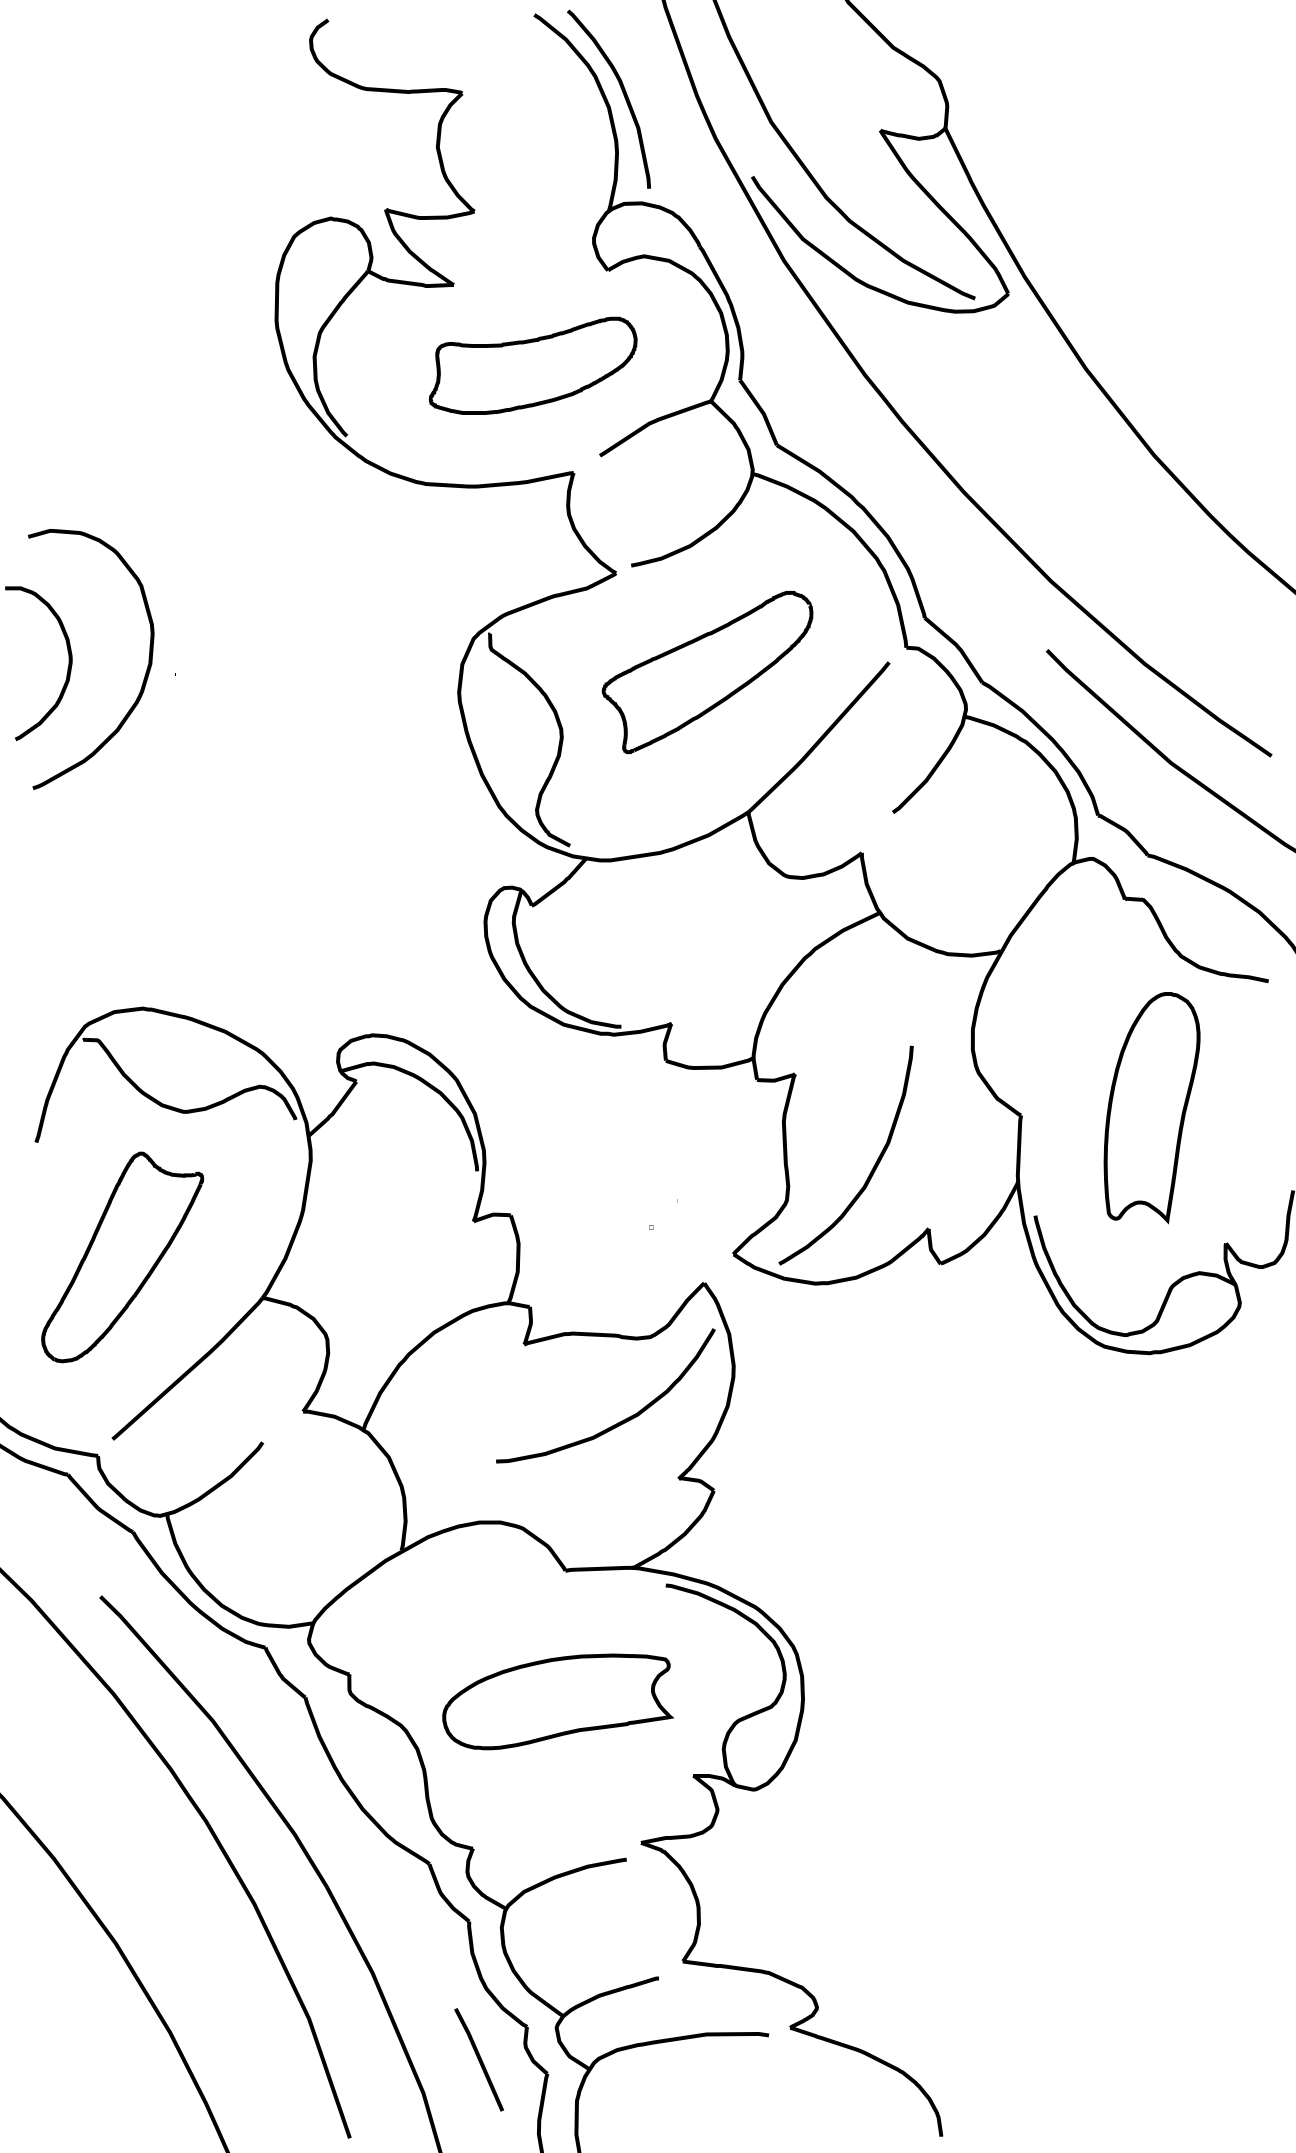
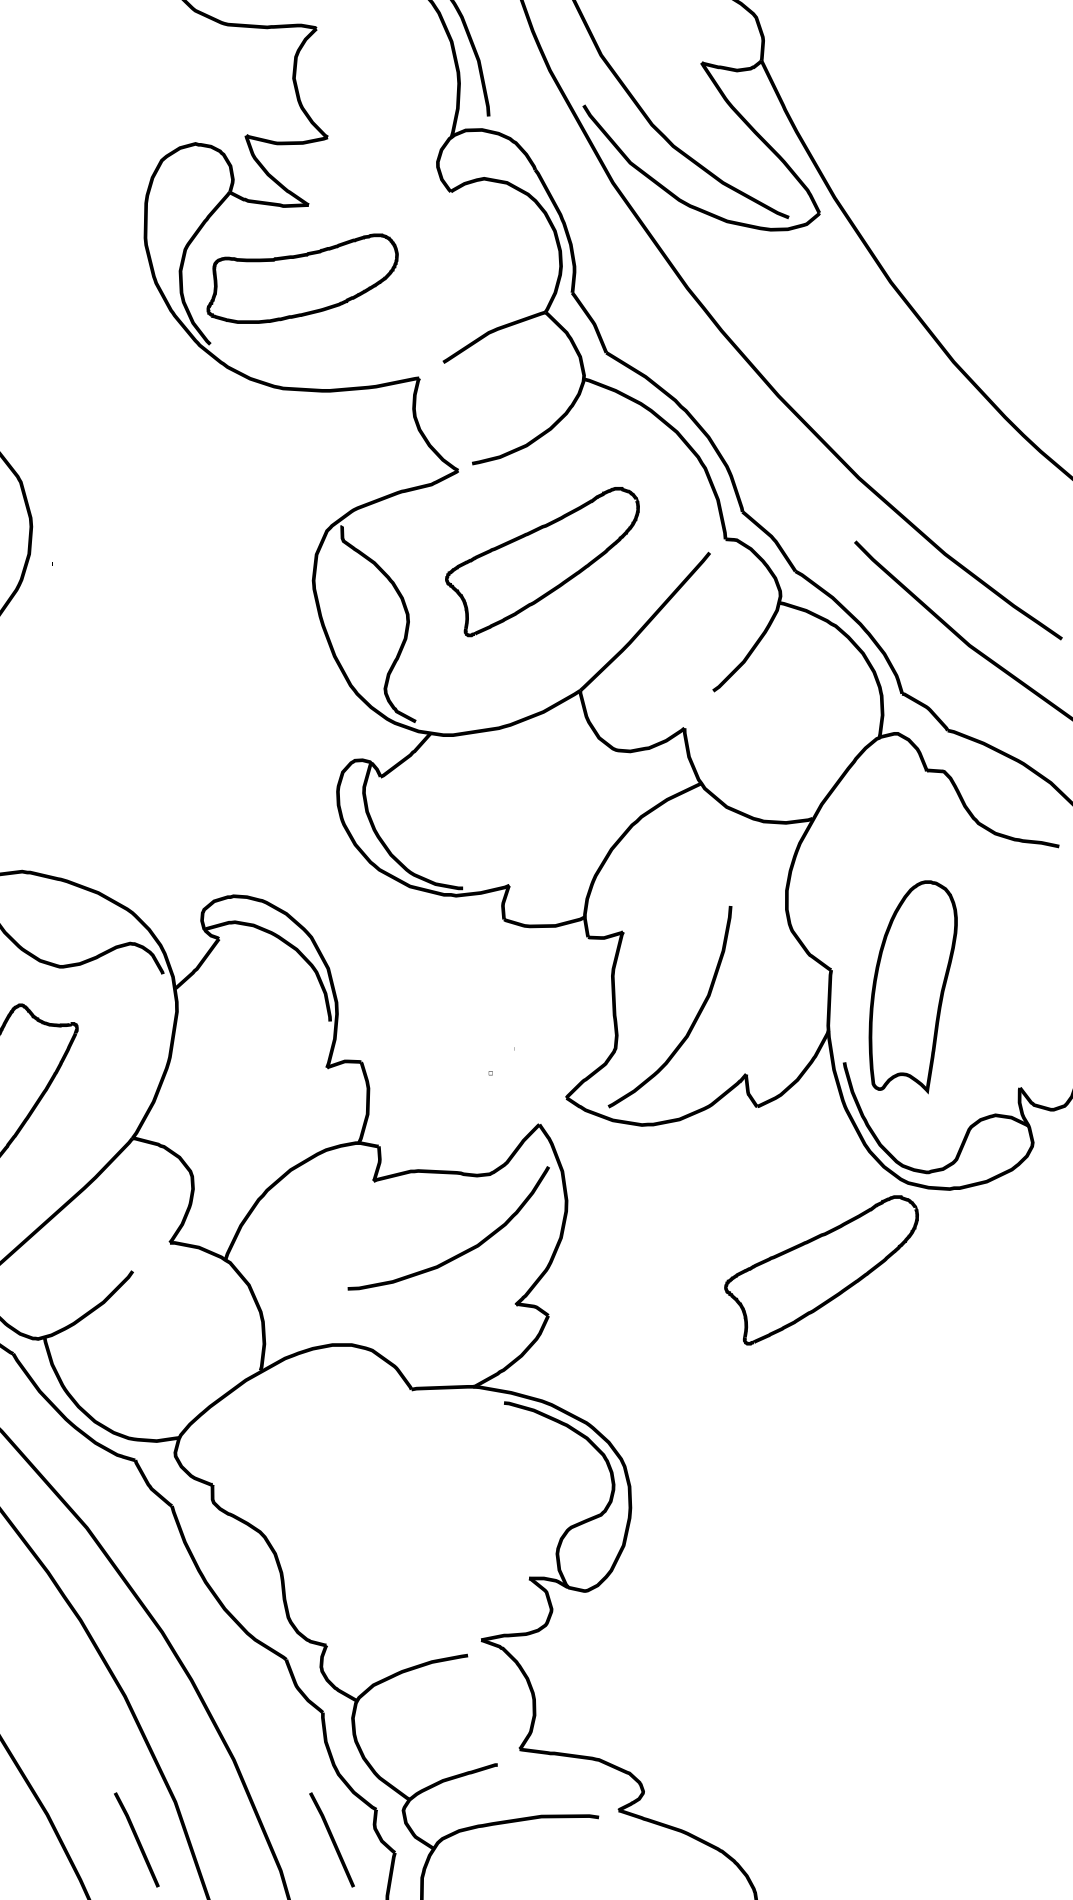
part: (533, 365) -> (302, 278), moved
part: (1151, 1108) -> (912, 987), moved
part: (1010, 1441) -> (821, 1270), added
part: (558, 1701) -> (405, 1509), removed
line: (266, 2059) -> (136, 1839), added

